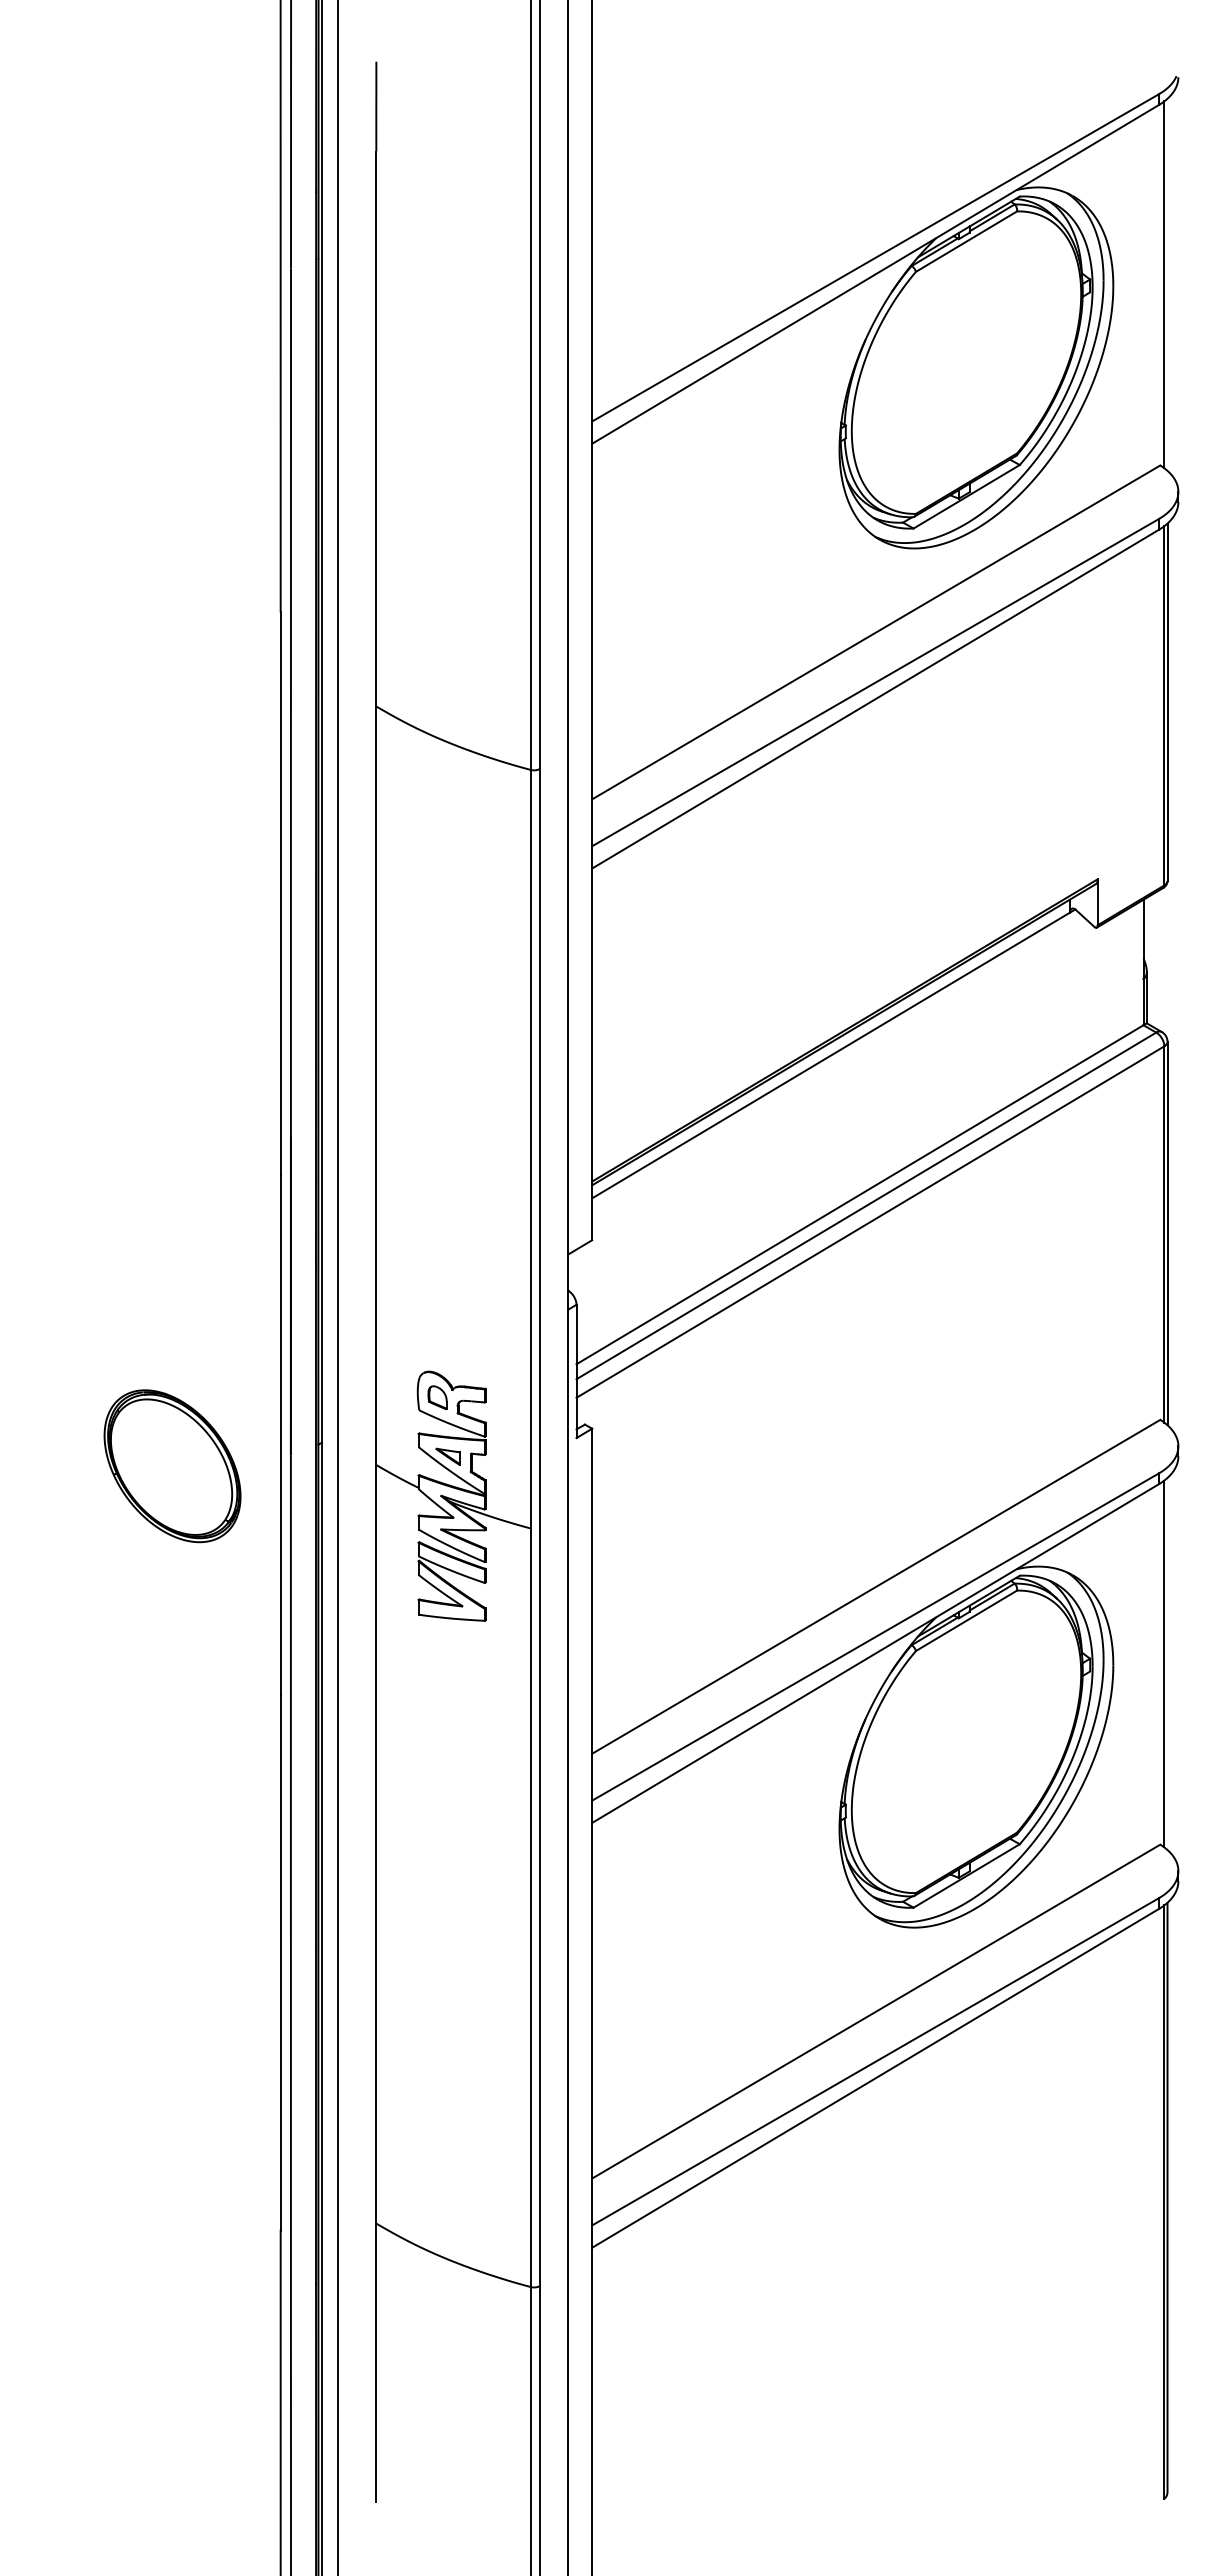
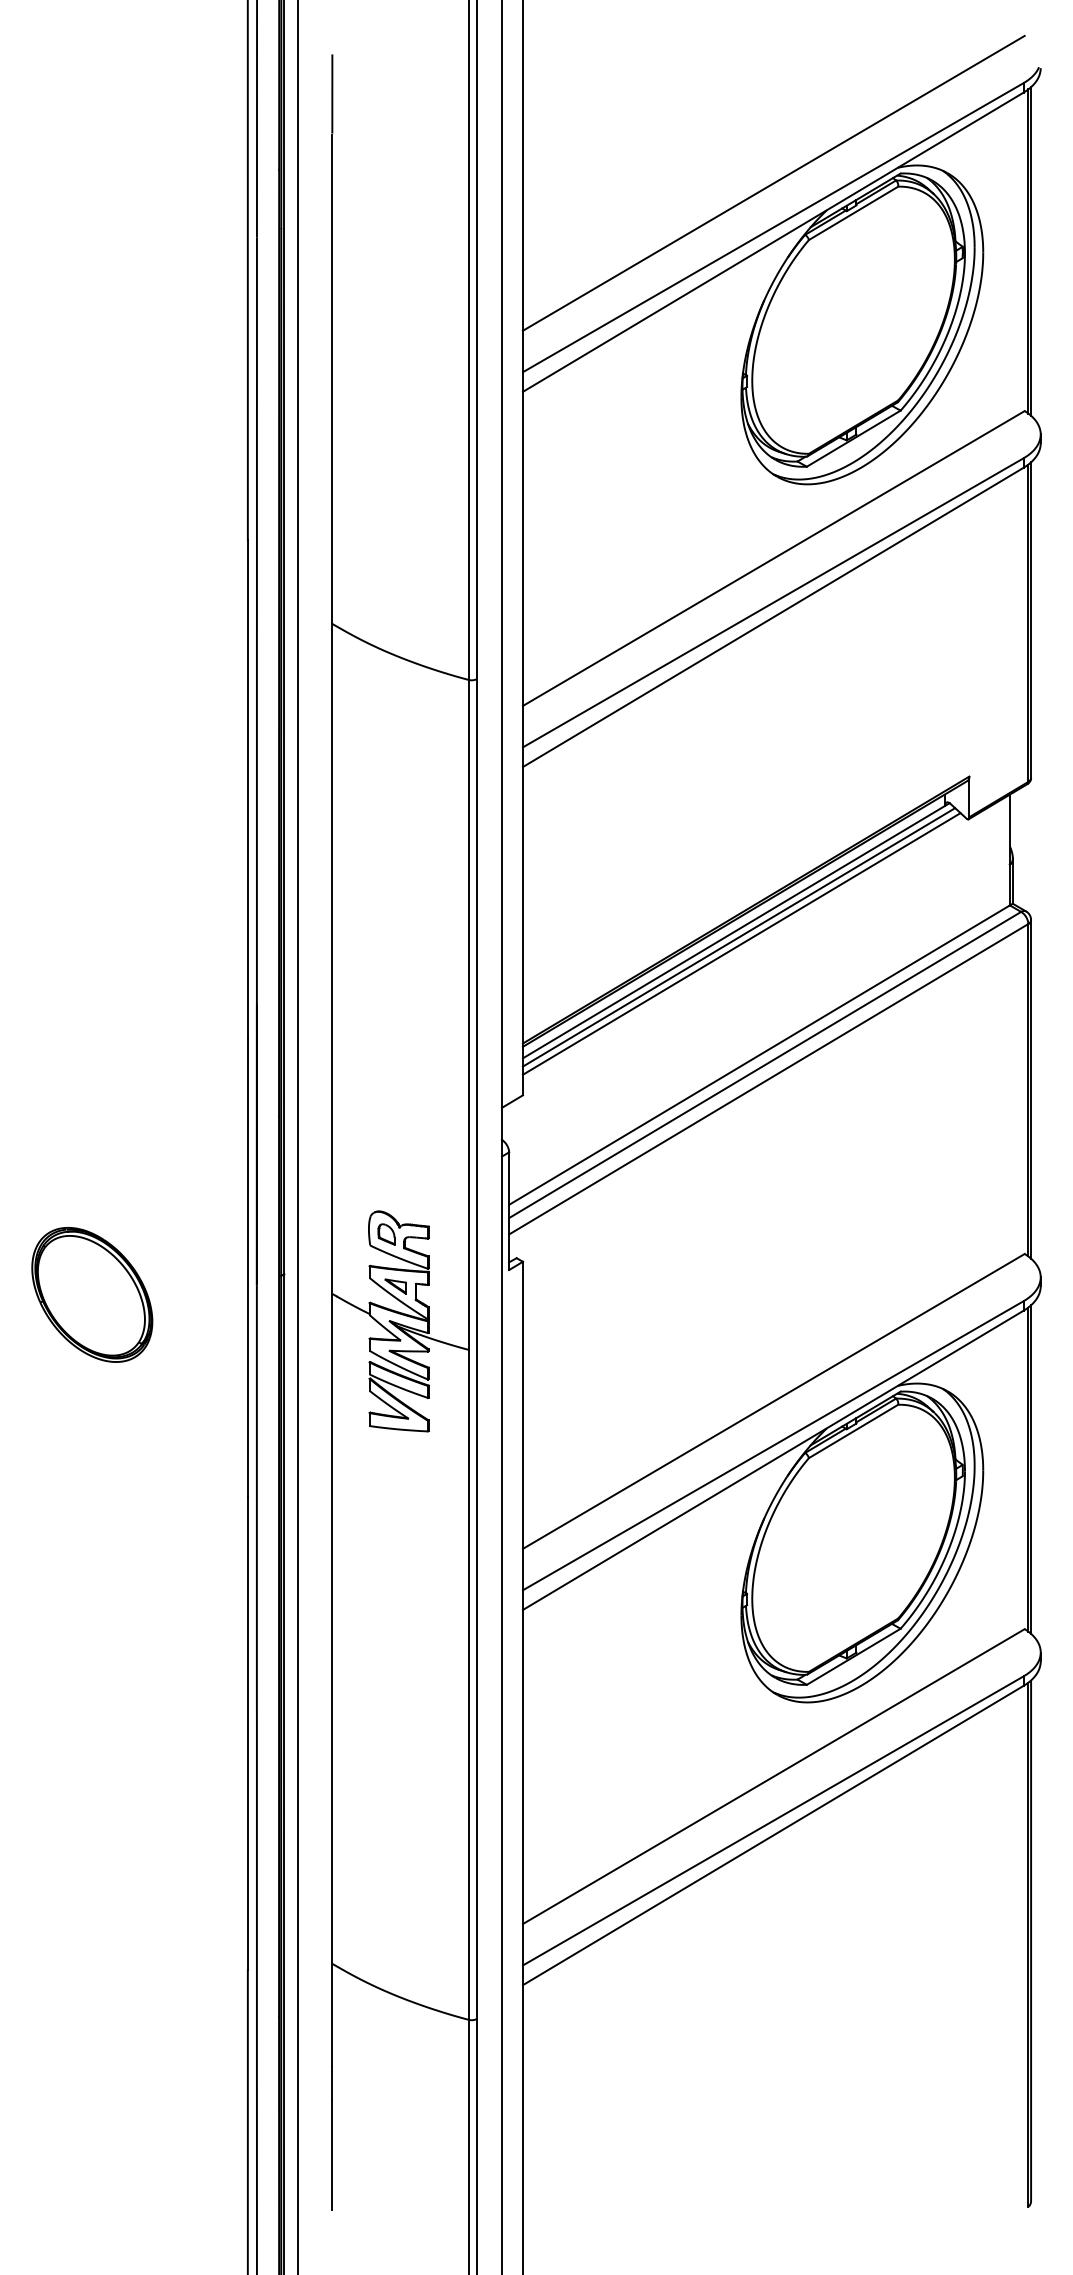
line: (876, 207) -> (774, 183), added
line: (1167, 284) -> (1031, 251), added
line: (836, 1061) -> (738, 937), added
line: (839, 1068) -> (741, 943), added
part: (172, 1466) -> (92, 1295), moved
line: (1167, 1663) -> (1031, 1469), added

